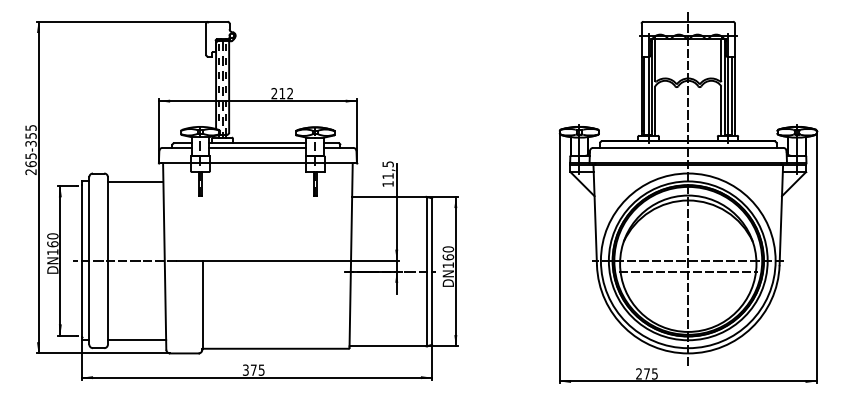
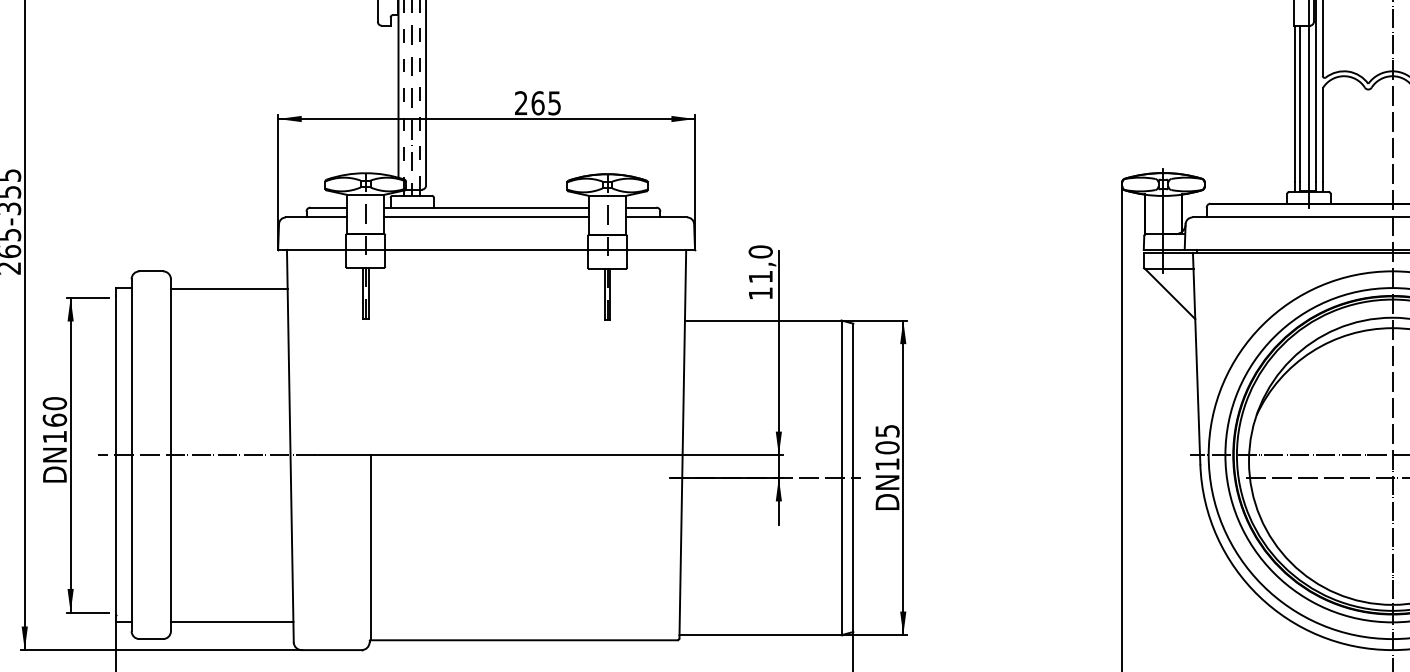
text: (286, 93) -> (546, 102), 212 -> 265
text: (387, 164) -> (759, 252), 11,5 -> 11,0
text: (448, 253) -> (887, 439), 160 -> 105

